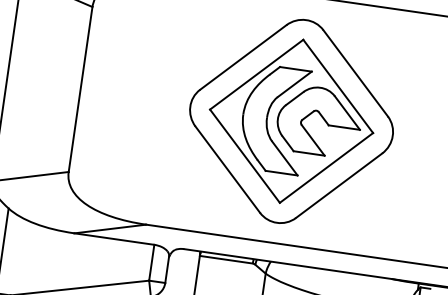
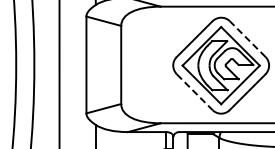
line: (355, 72) -> (247, 38), solid -> dashed
line: (229, 170) -> (195, 92), solid -> dashed

